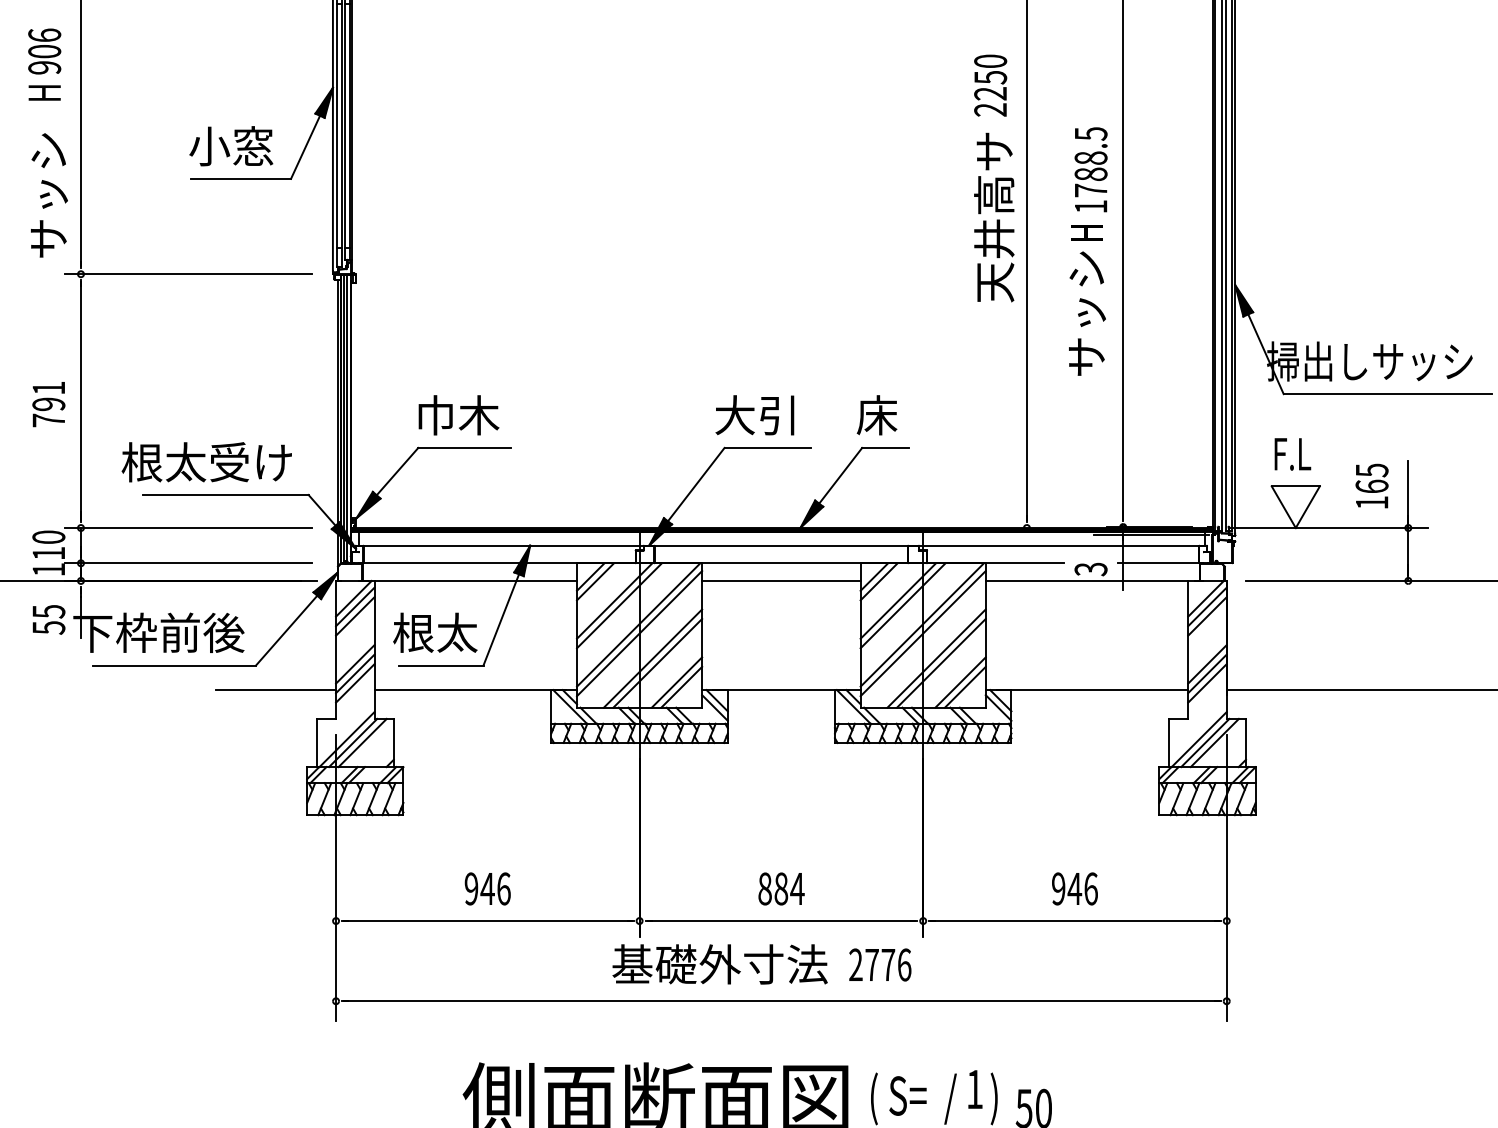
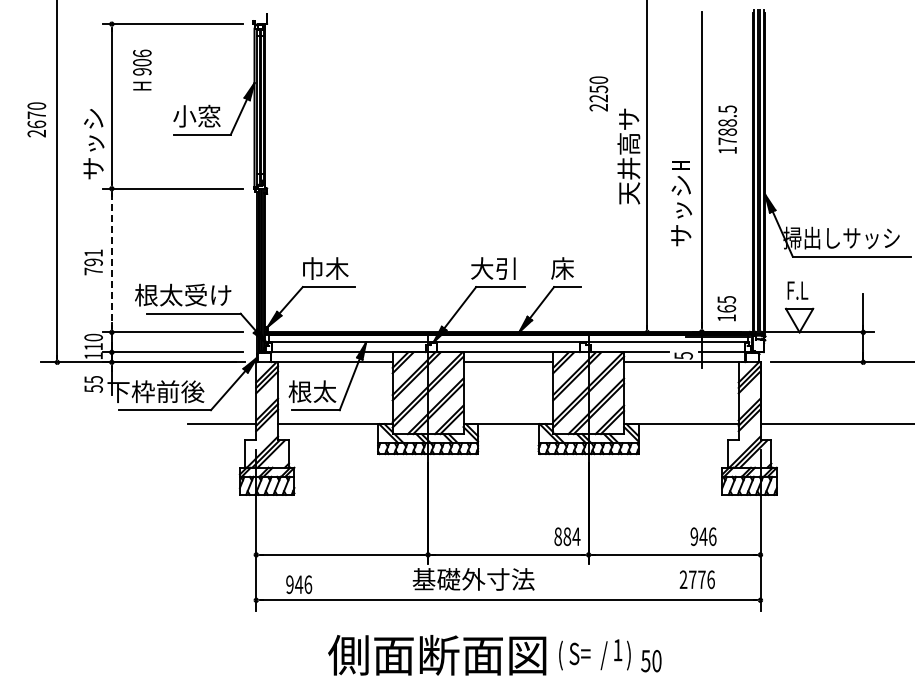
text: (45, 63) -> (142, 69), moved
text: (990, 84) -> (598, 93), moved
text: (1090, 169) -> (727, 129), moved
line: (80, 402) -> (111, 261), solid -> dashed
text: (1371, 485) -> (726, 308), moved
text: (1090, 568) -> (683, 355), 3 -> 5
text: (488, 888) -> (299, 584), moved
text: (781, 888) -> (567, 536), moved
text: (1074, 888) -> (703, 536), moved
text: (878, 964) -> (696, 579), moved

